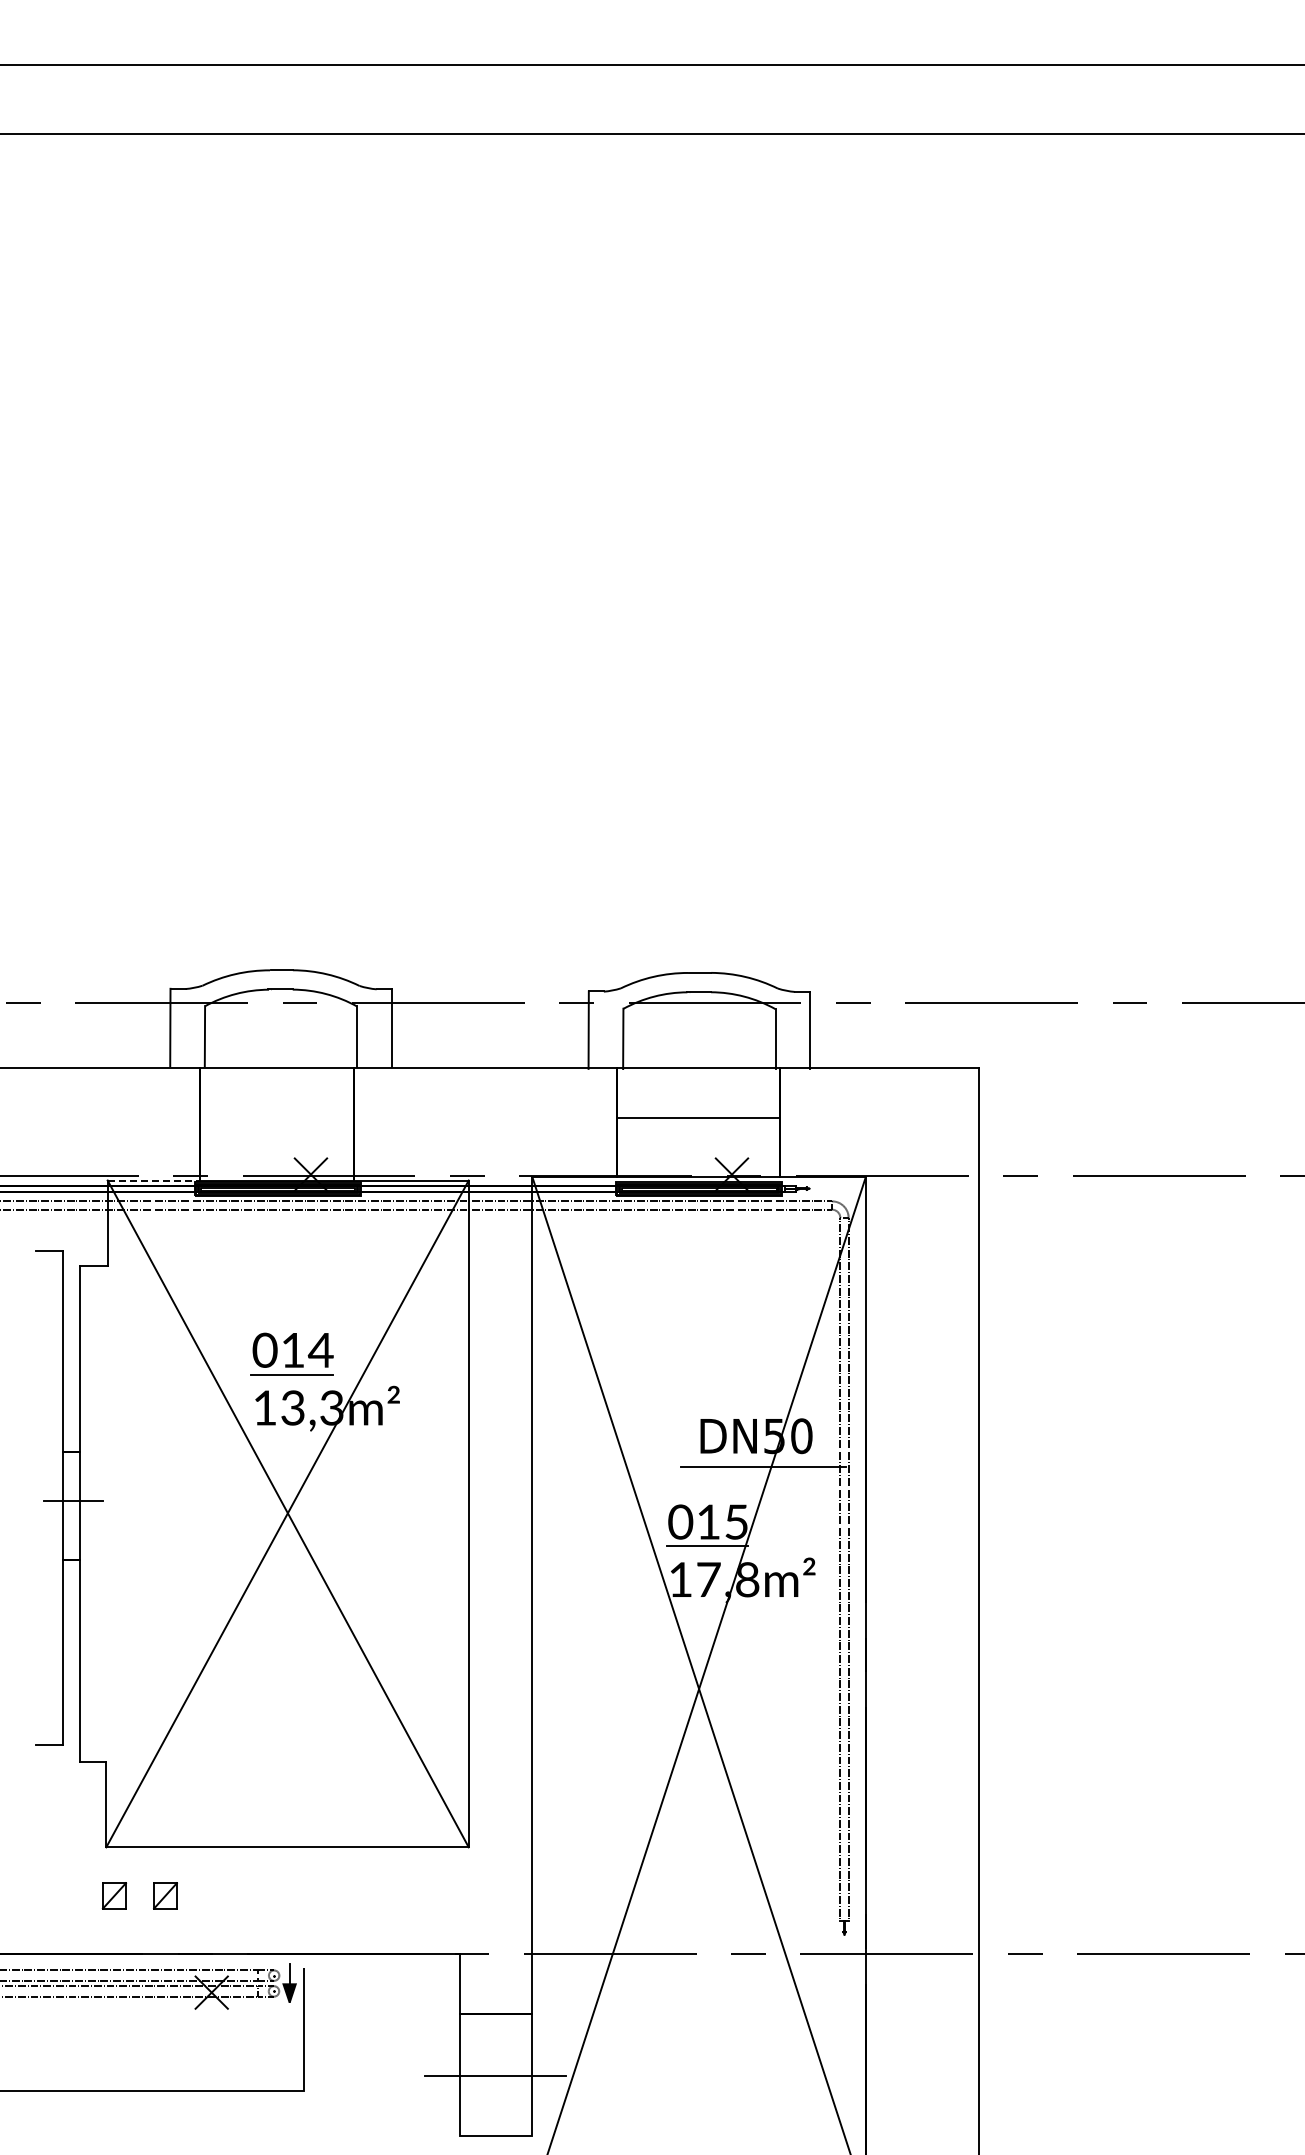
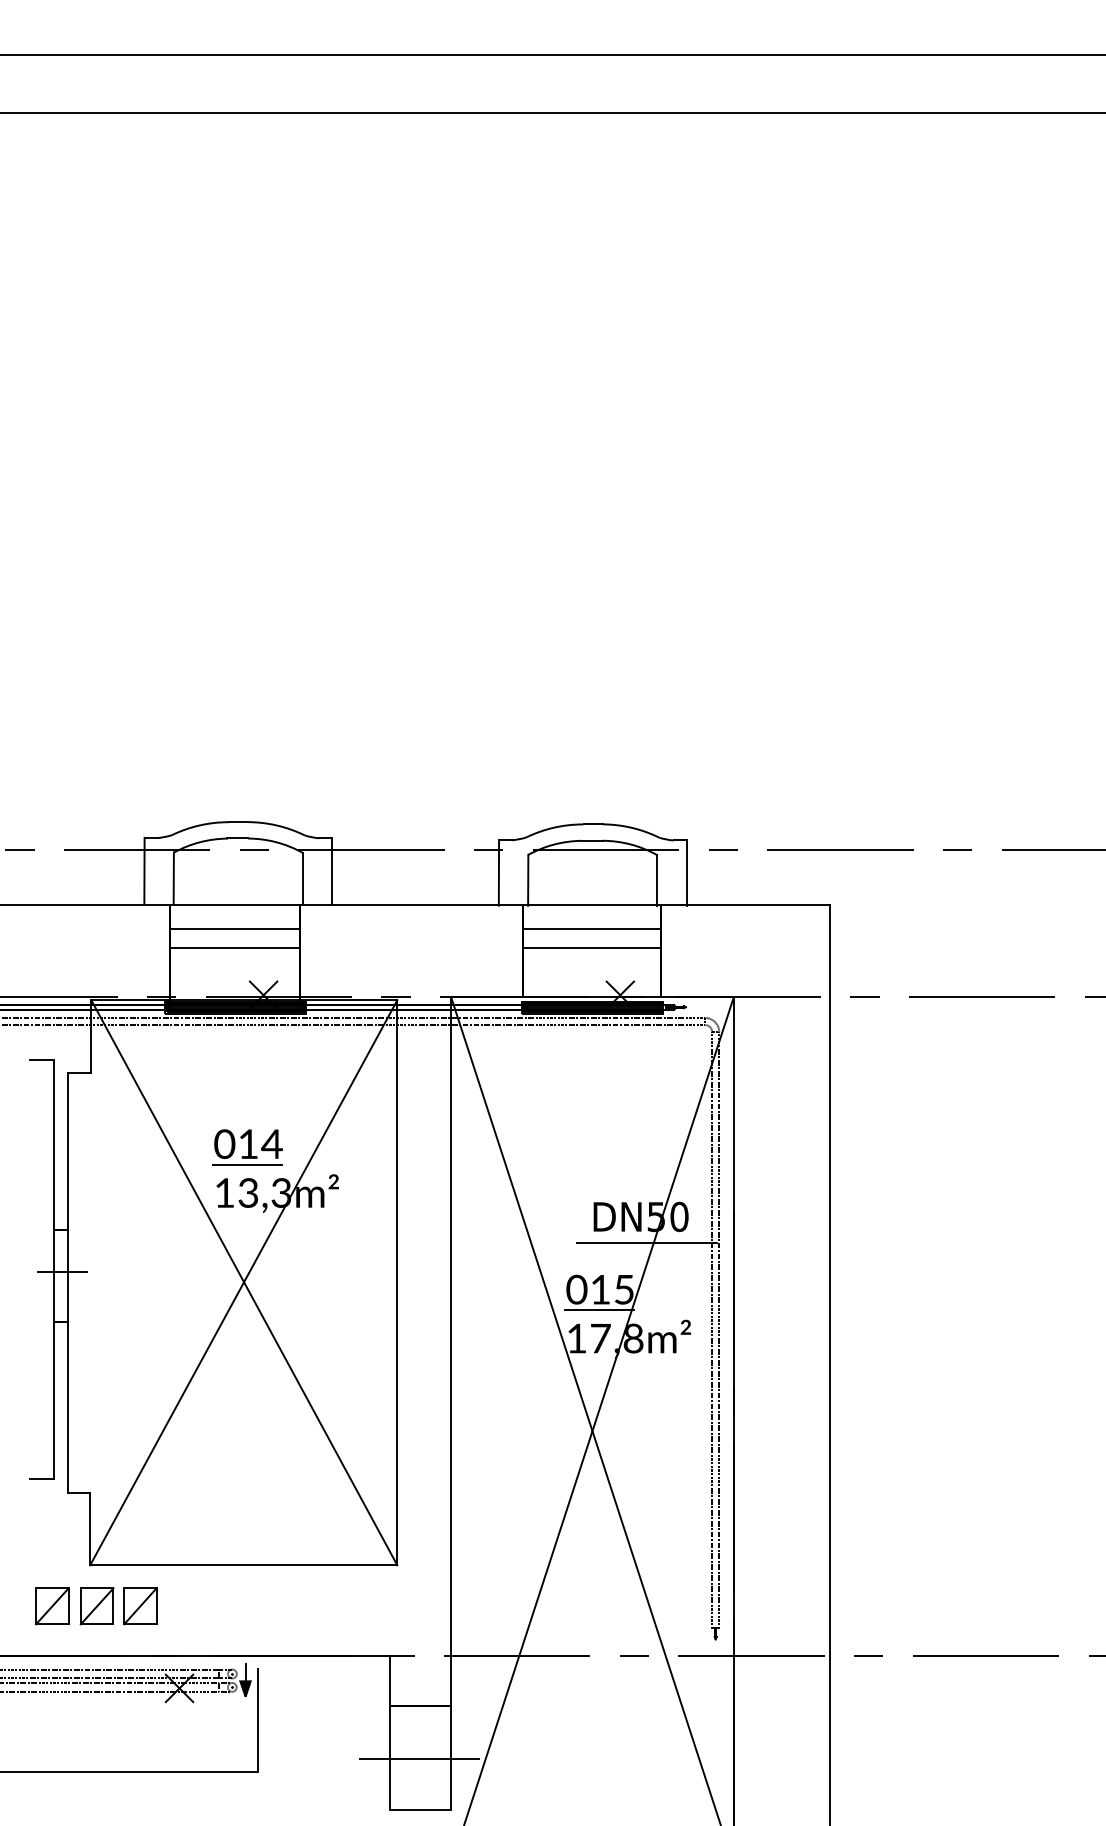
line: (277, 1096) -> (235, 929), added
line: (698, 1096) -> (591, 929), added
line: (277, 1118) -> (235, 947), added
line: (154, 1180) -> (131, 1000), dashed -> solid
part: (61, 1895) -> (52, 1606), added
part: (114, 1895) -> (97, 1606), size x1.67
part: (165, 1895) -> (140, 1606), size x1.67

